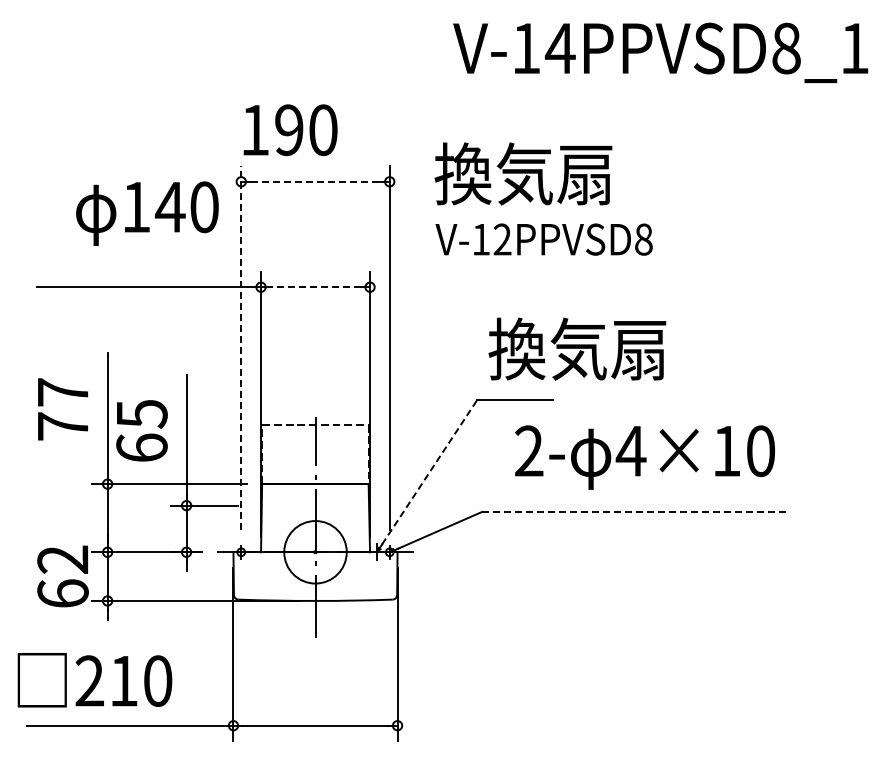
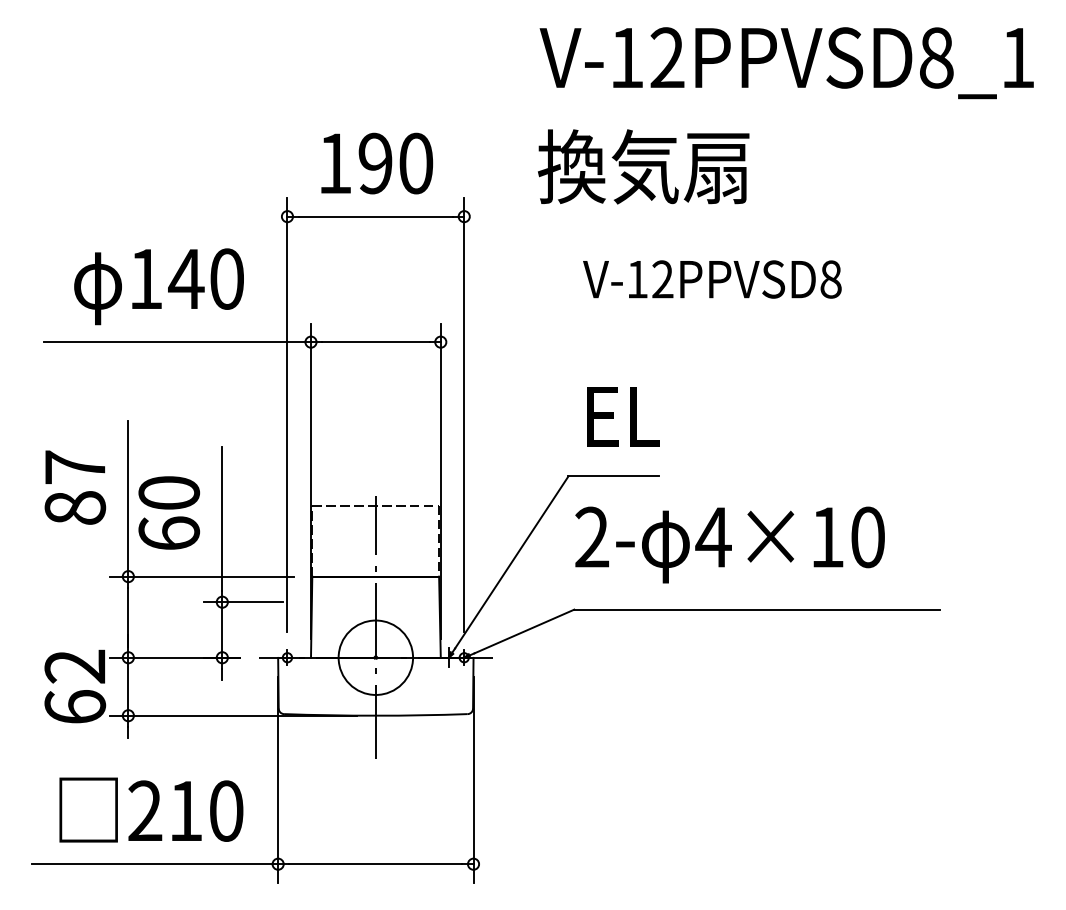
text: (560, 47) -> (667, 56), V-14PPVSD8_1 -> V-12PPVSD8_1
text: (290, 130) -> (377, 163), moved
text: (523, 173) -> (643, 166), moved
line: (315, 181) -> (375, 216), dashed -> solid
text: (147, 213) -> (159, 286), moved
text: (543, 239) -> (711, 279), moved
line: (315, 287) -> (375, 342), dashed -> solid
line: (241, 347) -> (287, 413), dashed -> solid
text: (577, 348) -> (687, 415), 換気扇 -> EL
text: (141, 413) -> (168, 492), 65 -> 60
text: (62, 426) -> (74, 507), 77 -> 87
text: (644, 457) -> (729, 544), moved
line: (429, 472) -> (511, 562), dashed -> solid
line: (636, 511) -> (758, 609), dashed -> solid
text: (94, 680) -> (150, 810), moved

